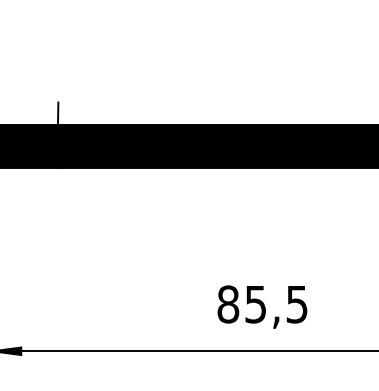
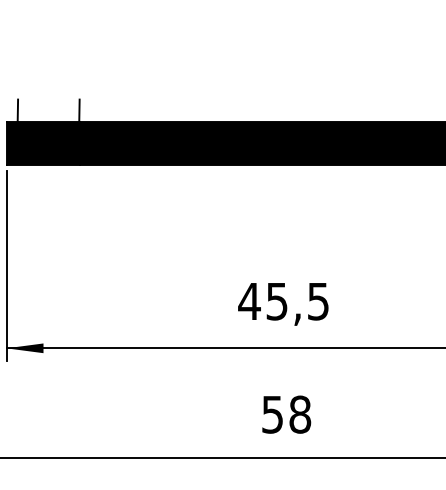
text: (228, 304) -> (249, 301), 85,5 -> 45,5

